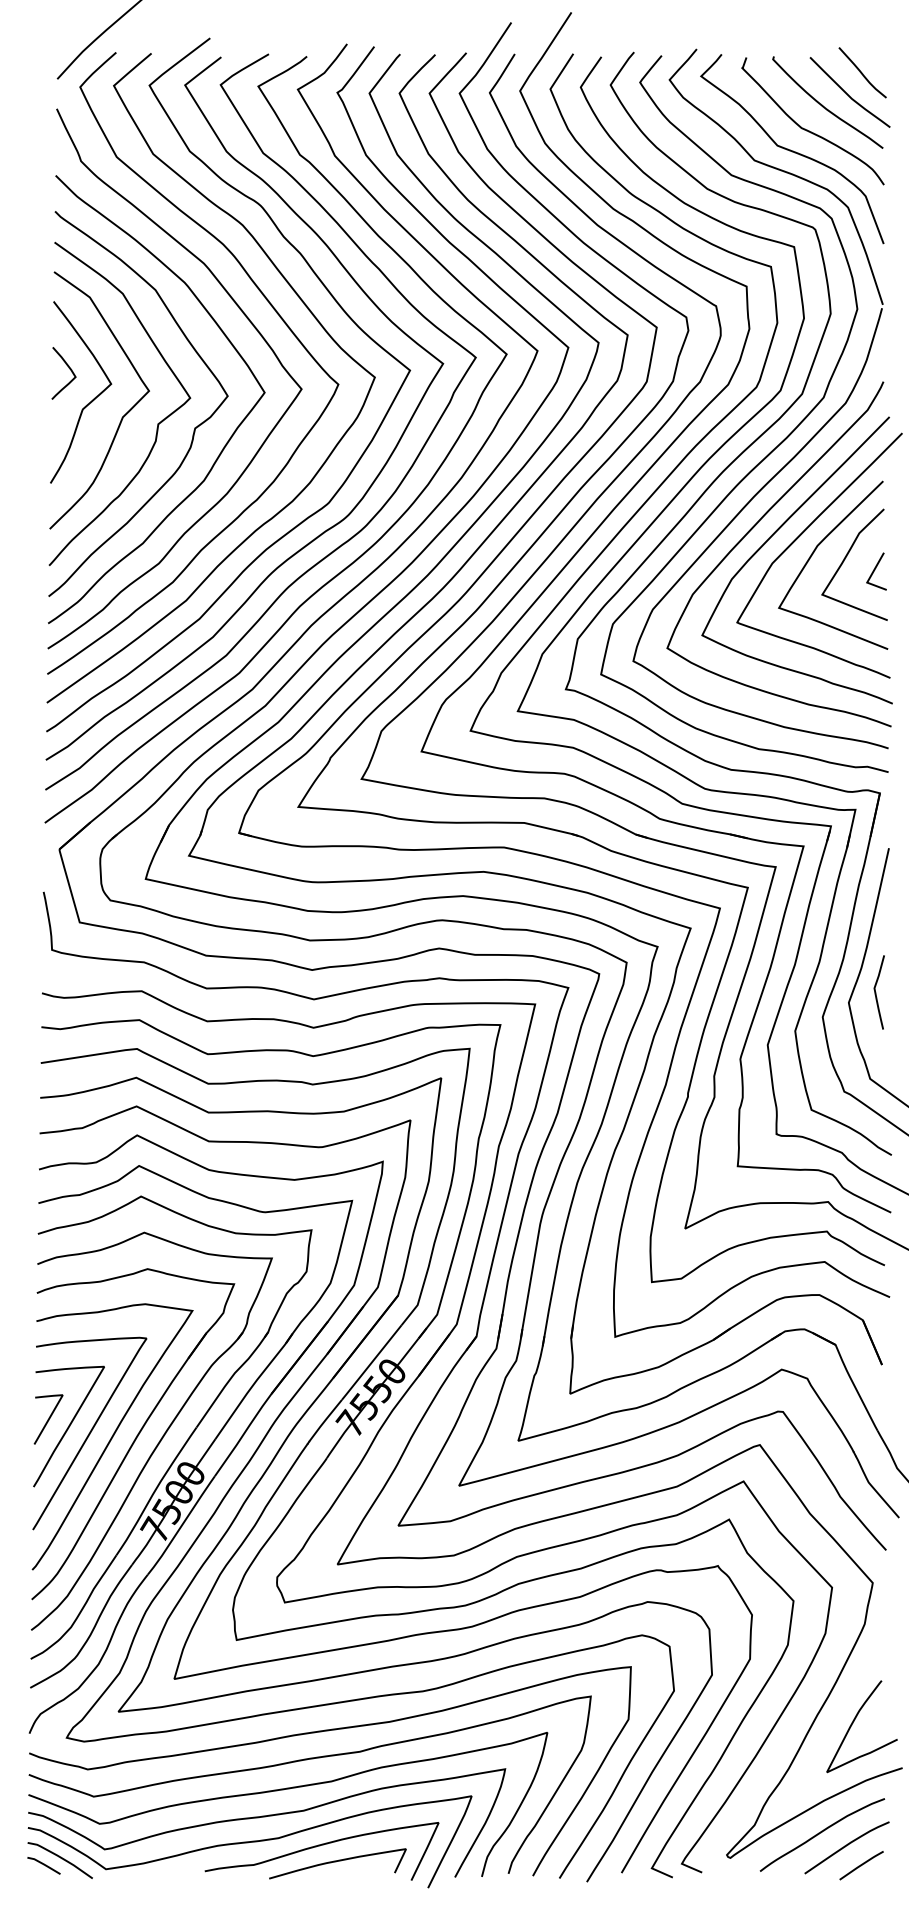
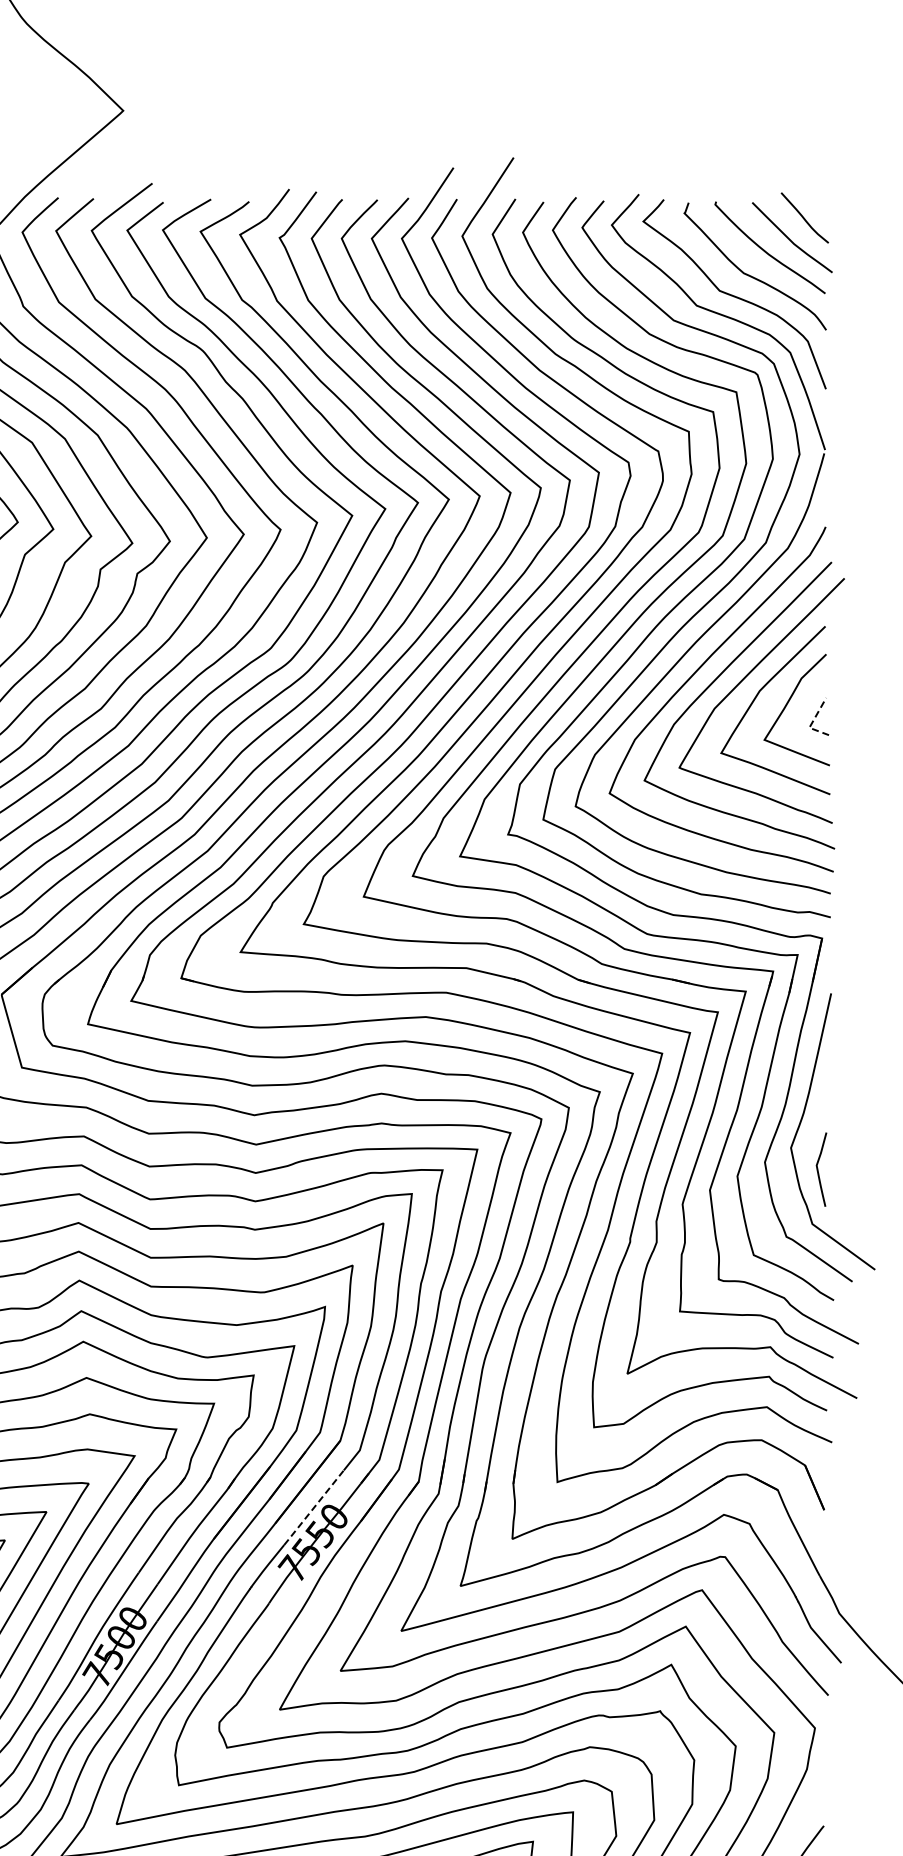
line: (870, 576) -> (812, 721), solid -> dashed
curve: (876, 992) -> (818, 1169), moved
line: (371, 1362) -> (313, 1507), solid -> dashed

